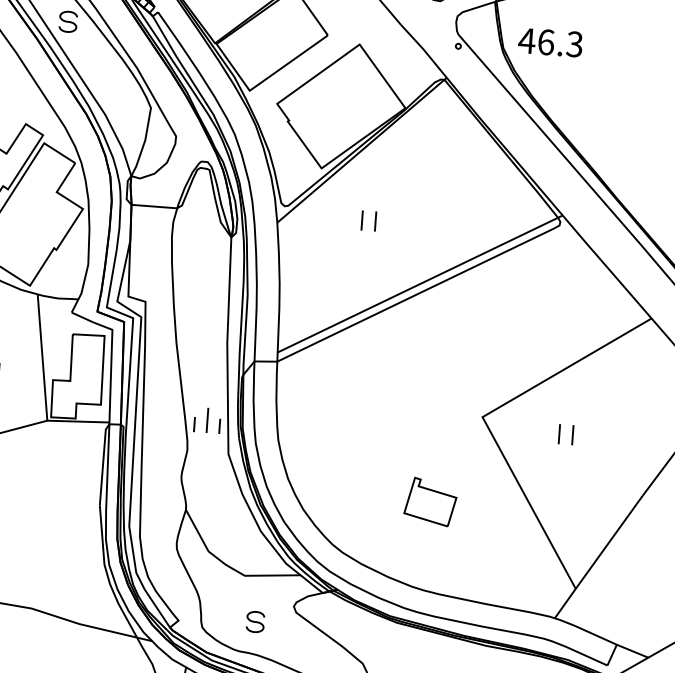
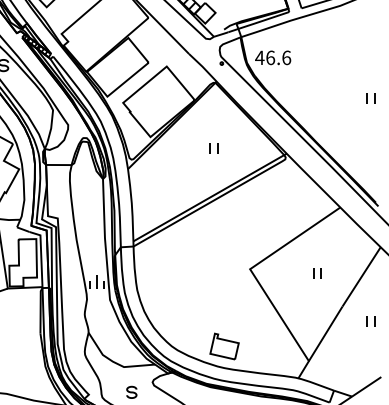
text: (574, 43) -> (286, 57), 46.3 -> 46.6
part: (368, 220) -> (213, 148), moved
part: (566, 434) -> (317, 273), moved
part: (430, 501) -> (224, 346), moved

